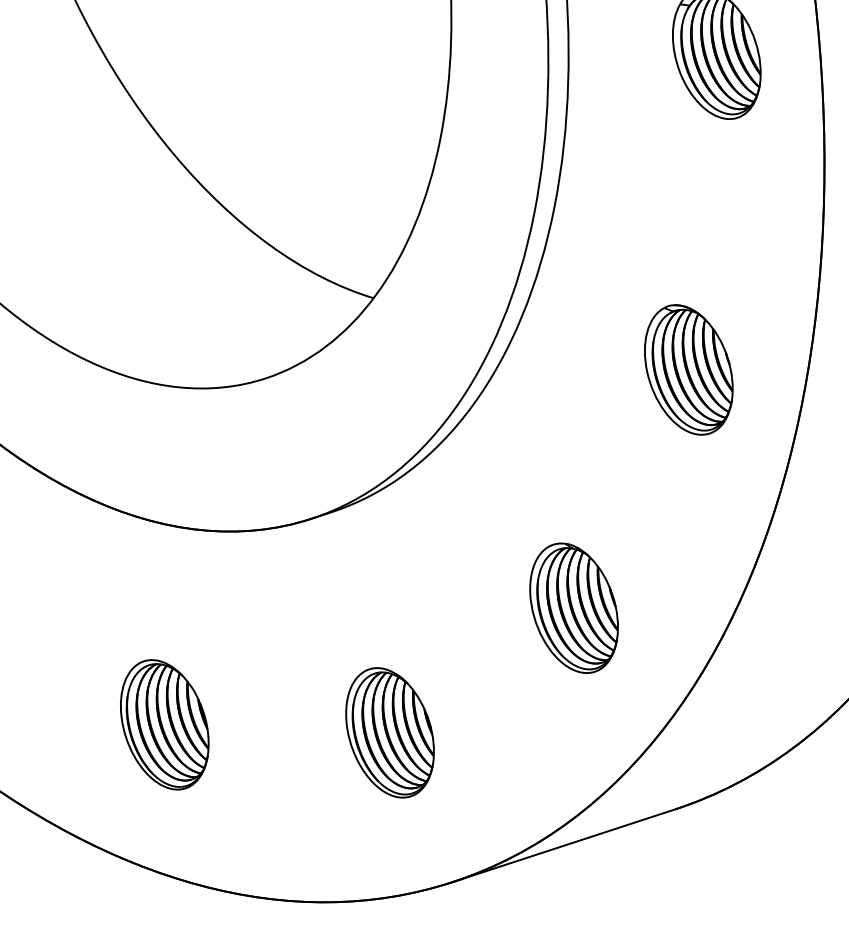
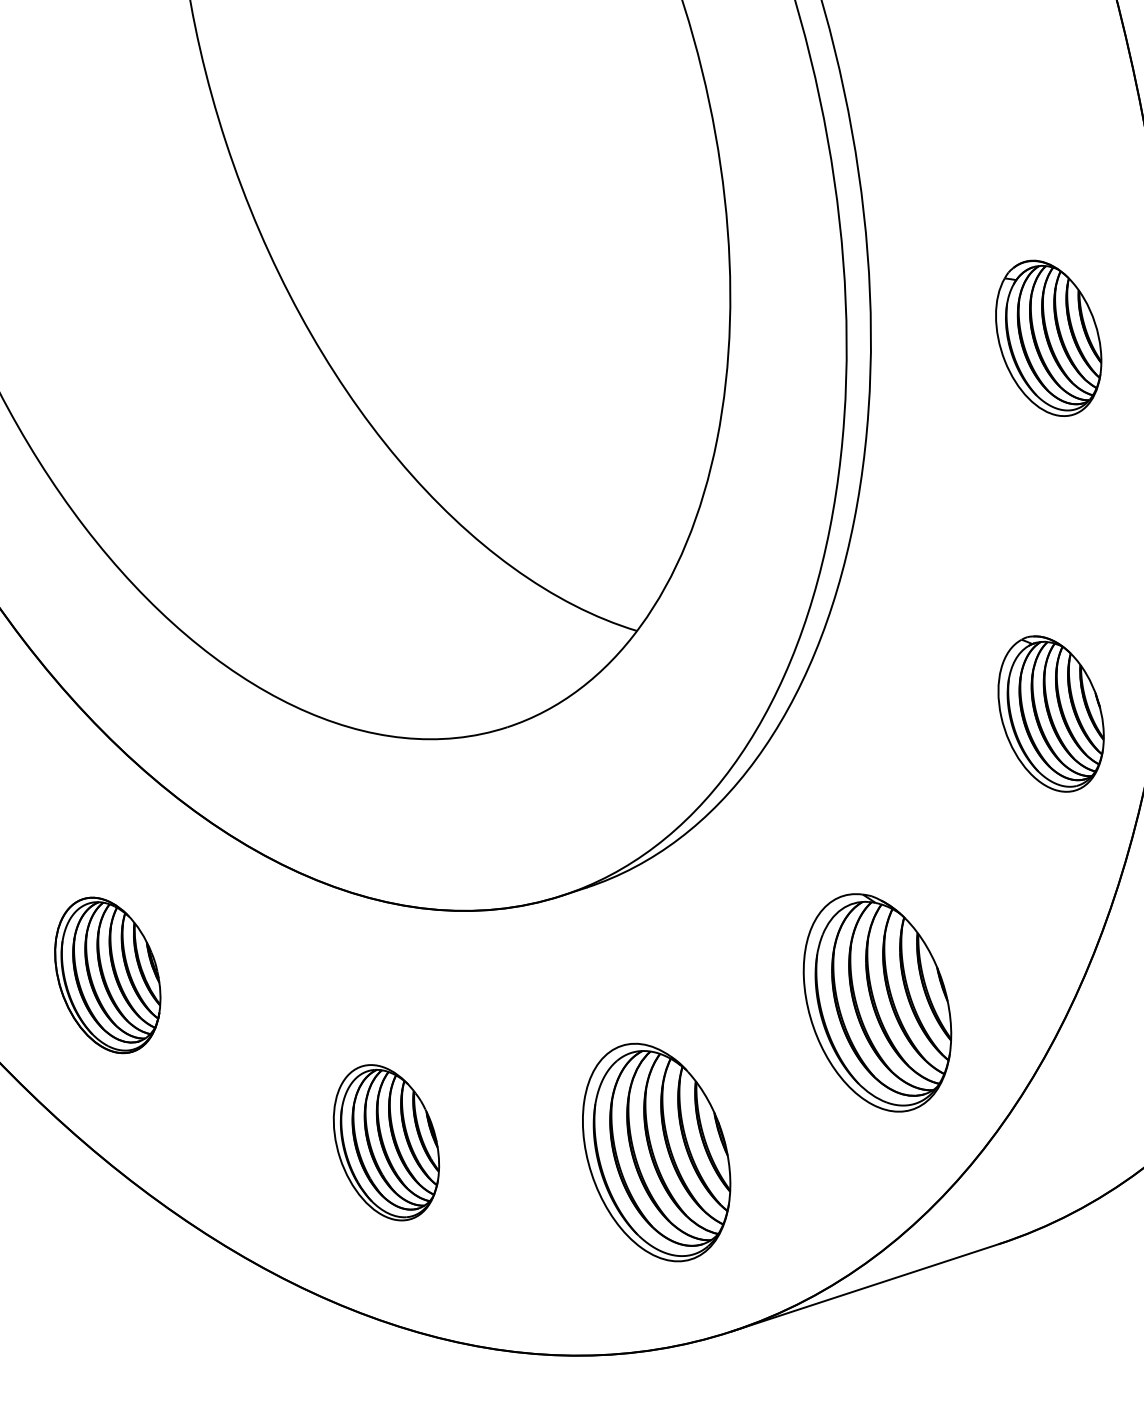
part: (688, 369) -> (1050, 713), moved
part: (574, 607) -> (877, 1002), size x1.4
part: (389, 732) -> (656, 1151), size x1.4

